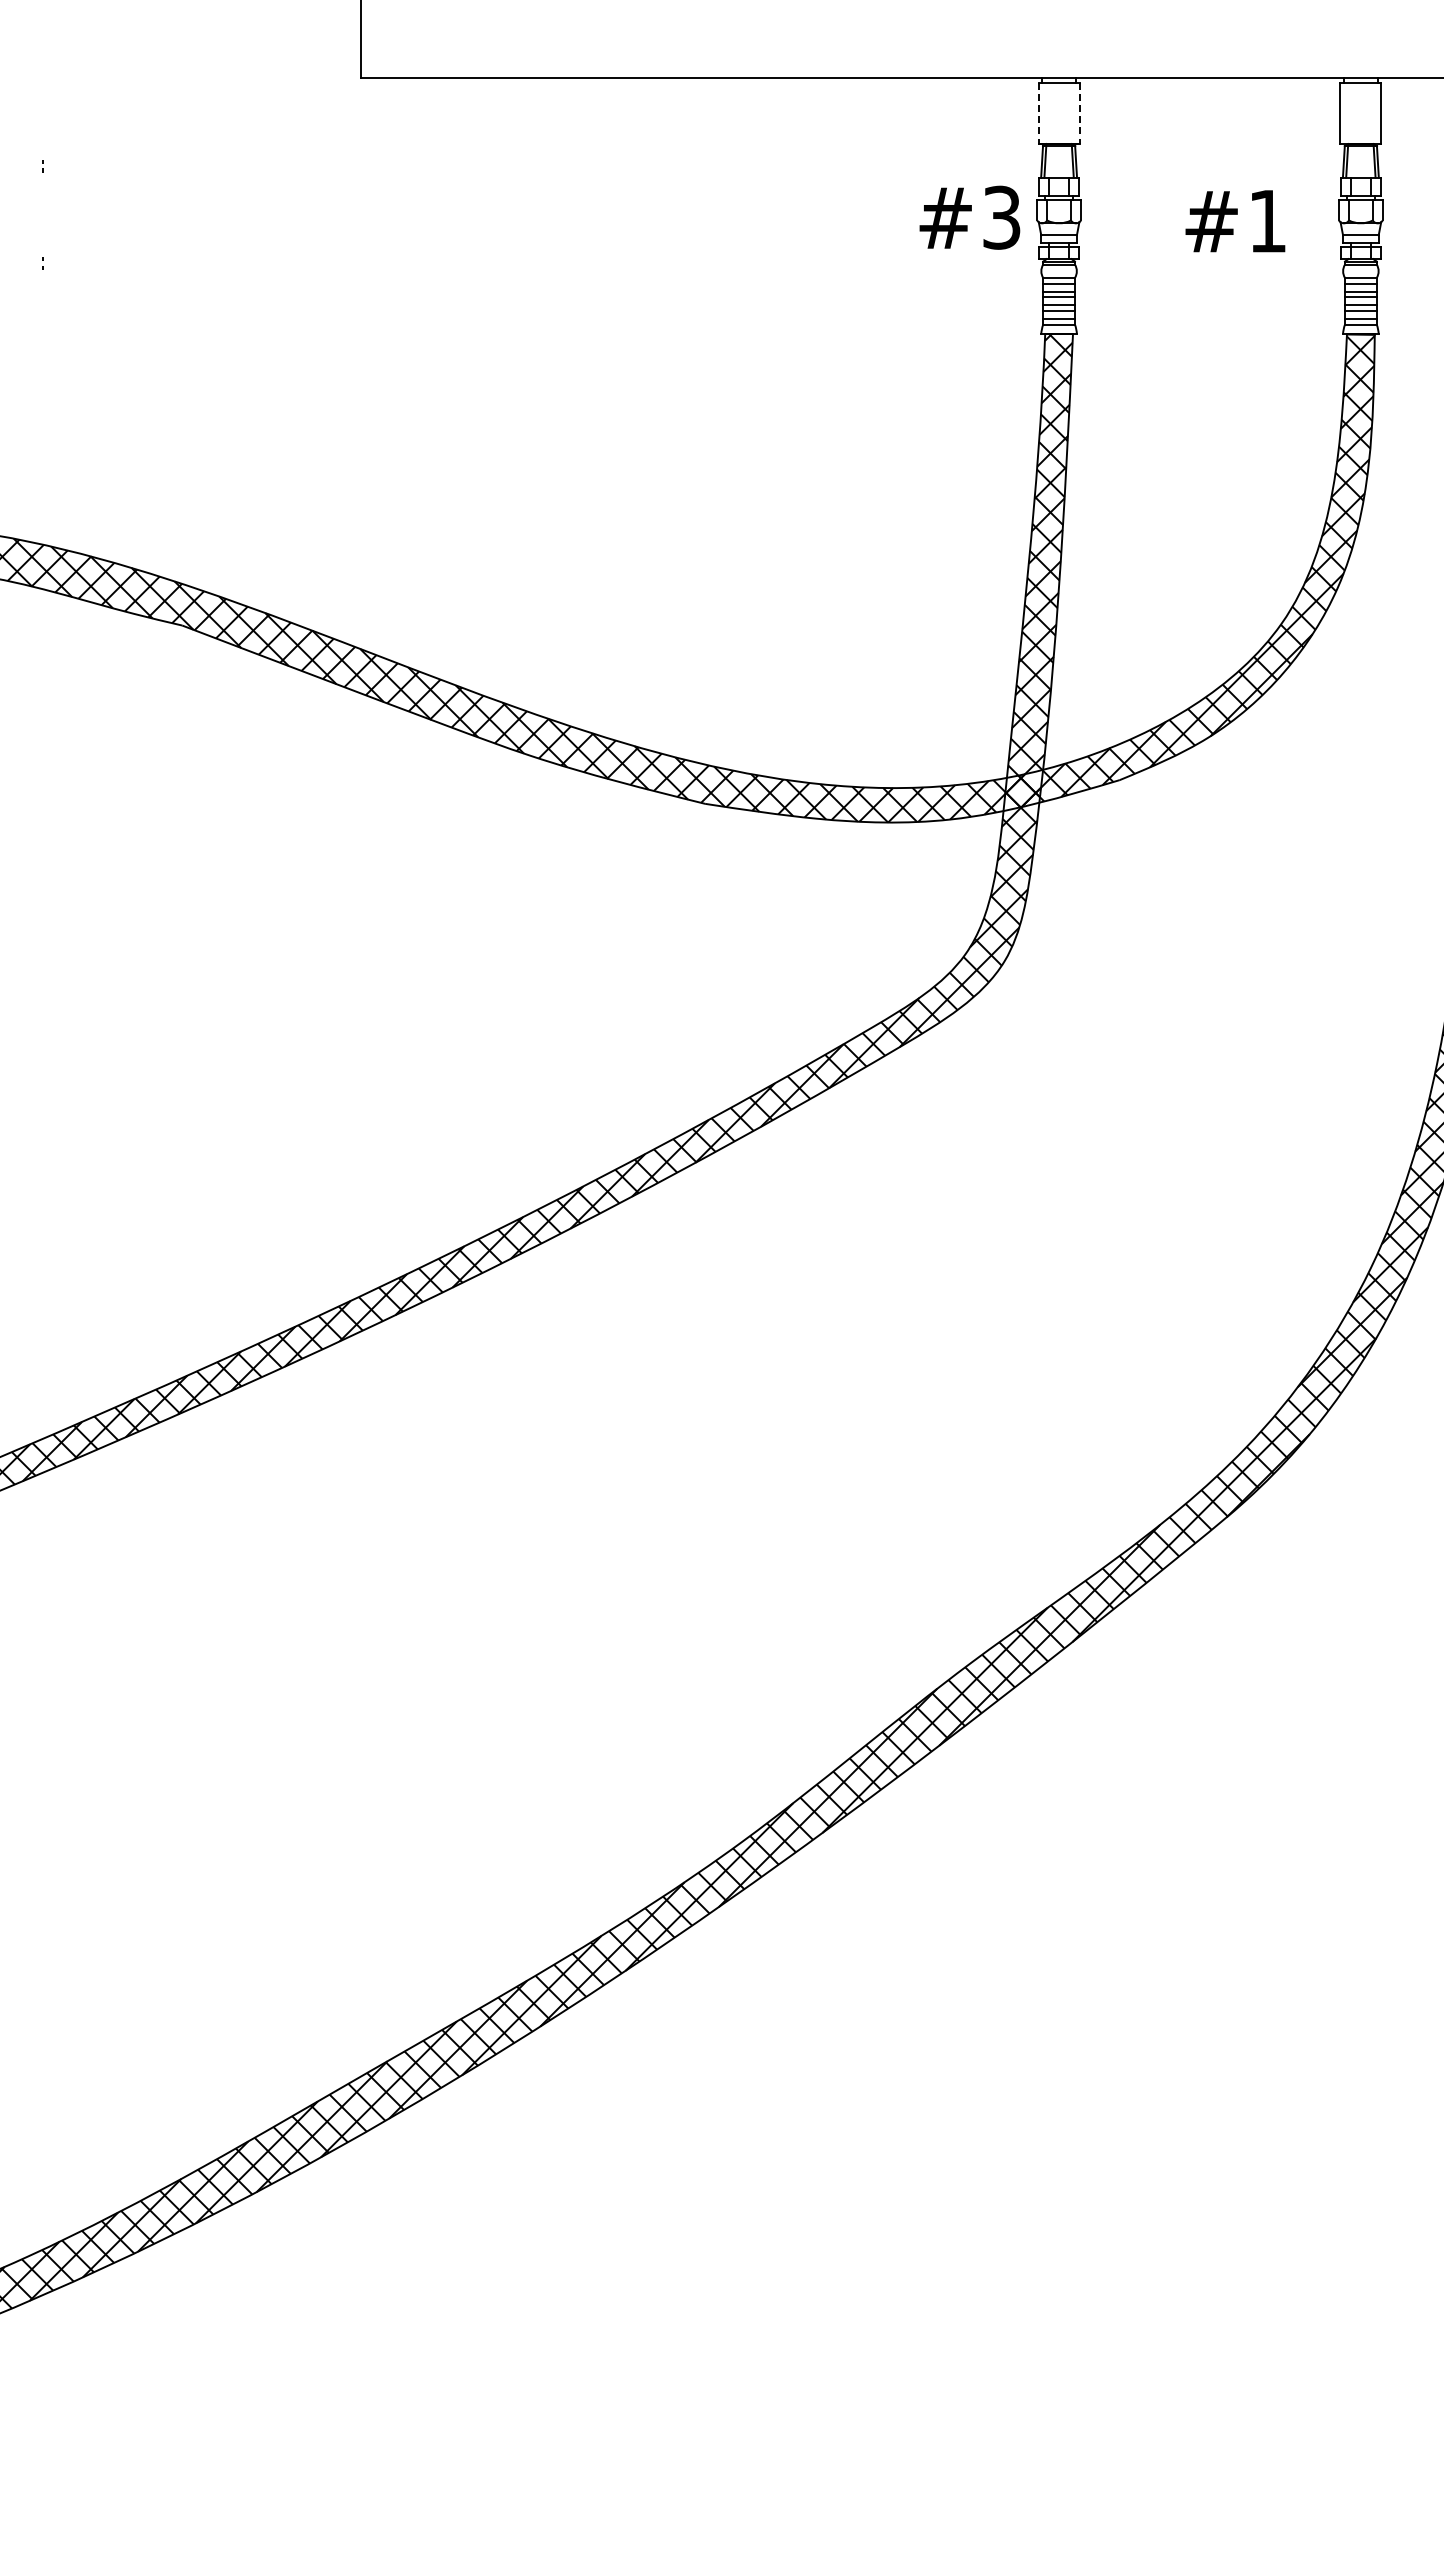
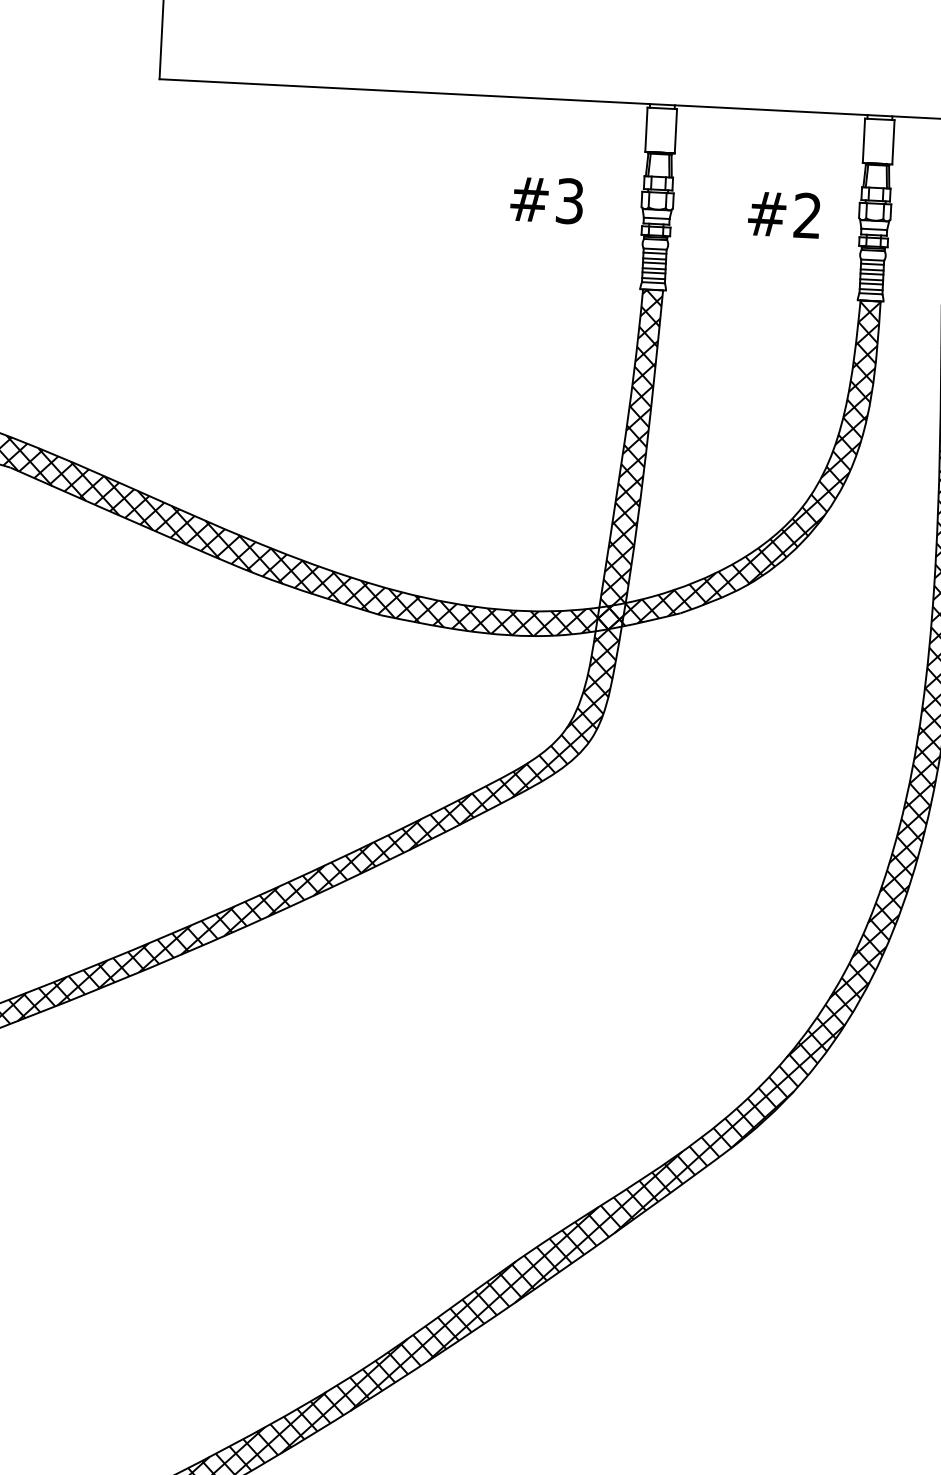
line: (1038, 113) -> (646, 129), dashed -> solid
line: (1079, 113) -> (675, 131), dashed -> solid
text: (969, 217) -> (546, 199), moved
text: (1267, 220) -> (807, 215), #1 -> #2

